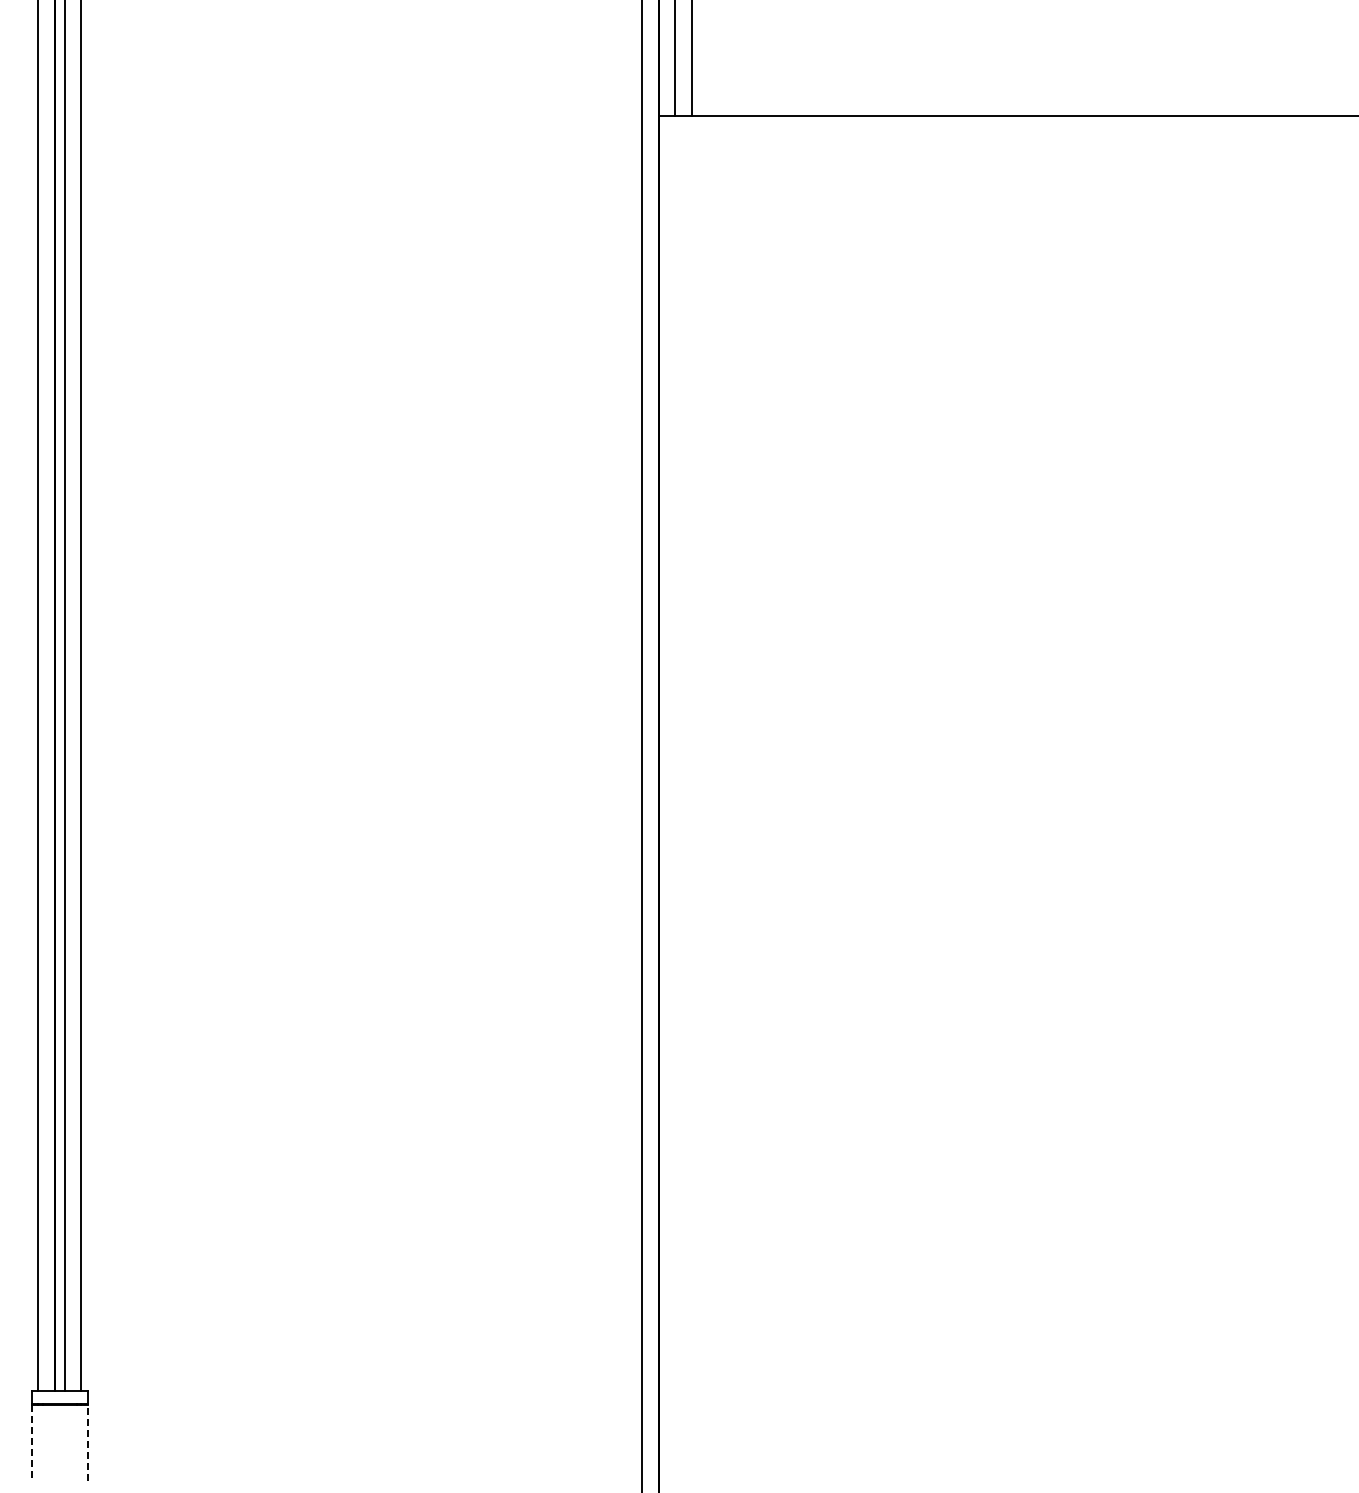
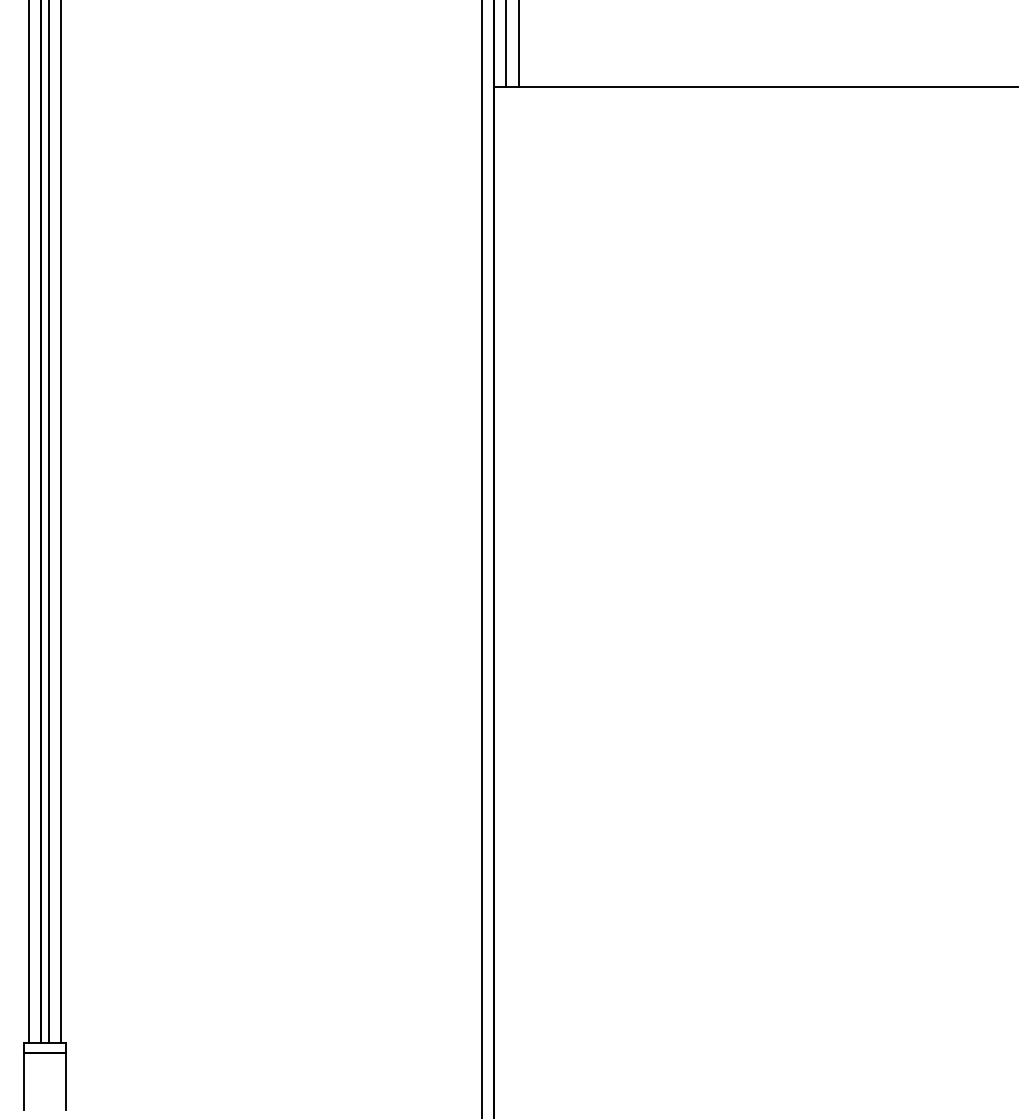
line: (31, 1443) -> (23, 1082), dashed -> solid
line: (87, 1443) -> (65, 1082), dashed -> solid

